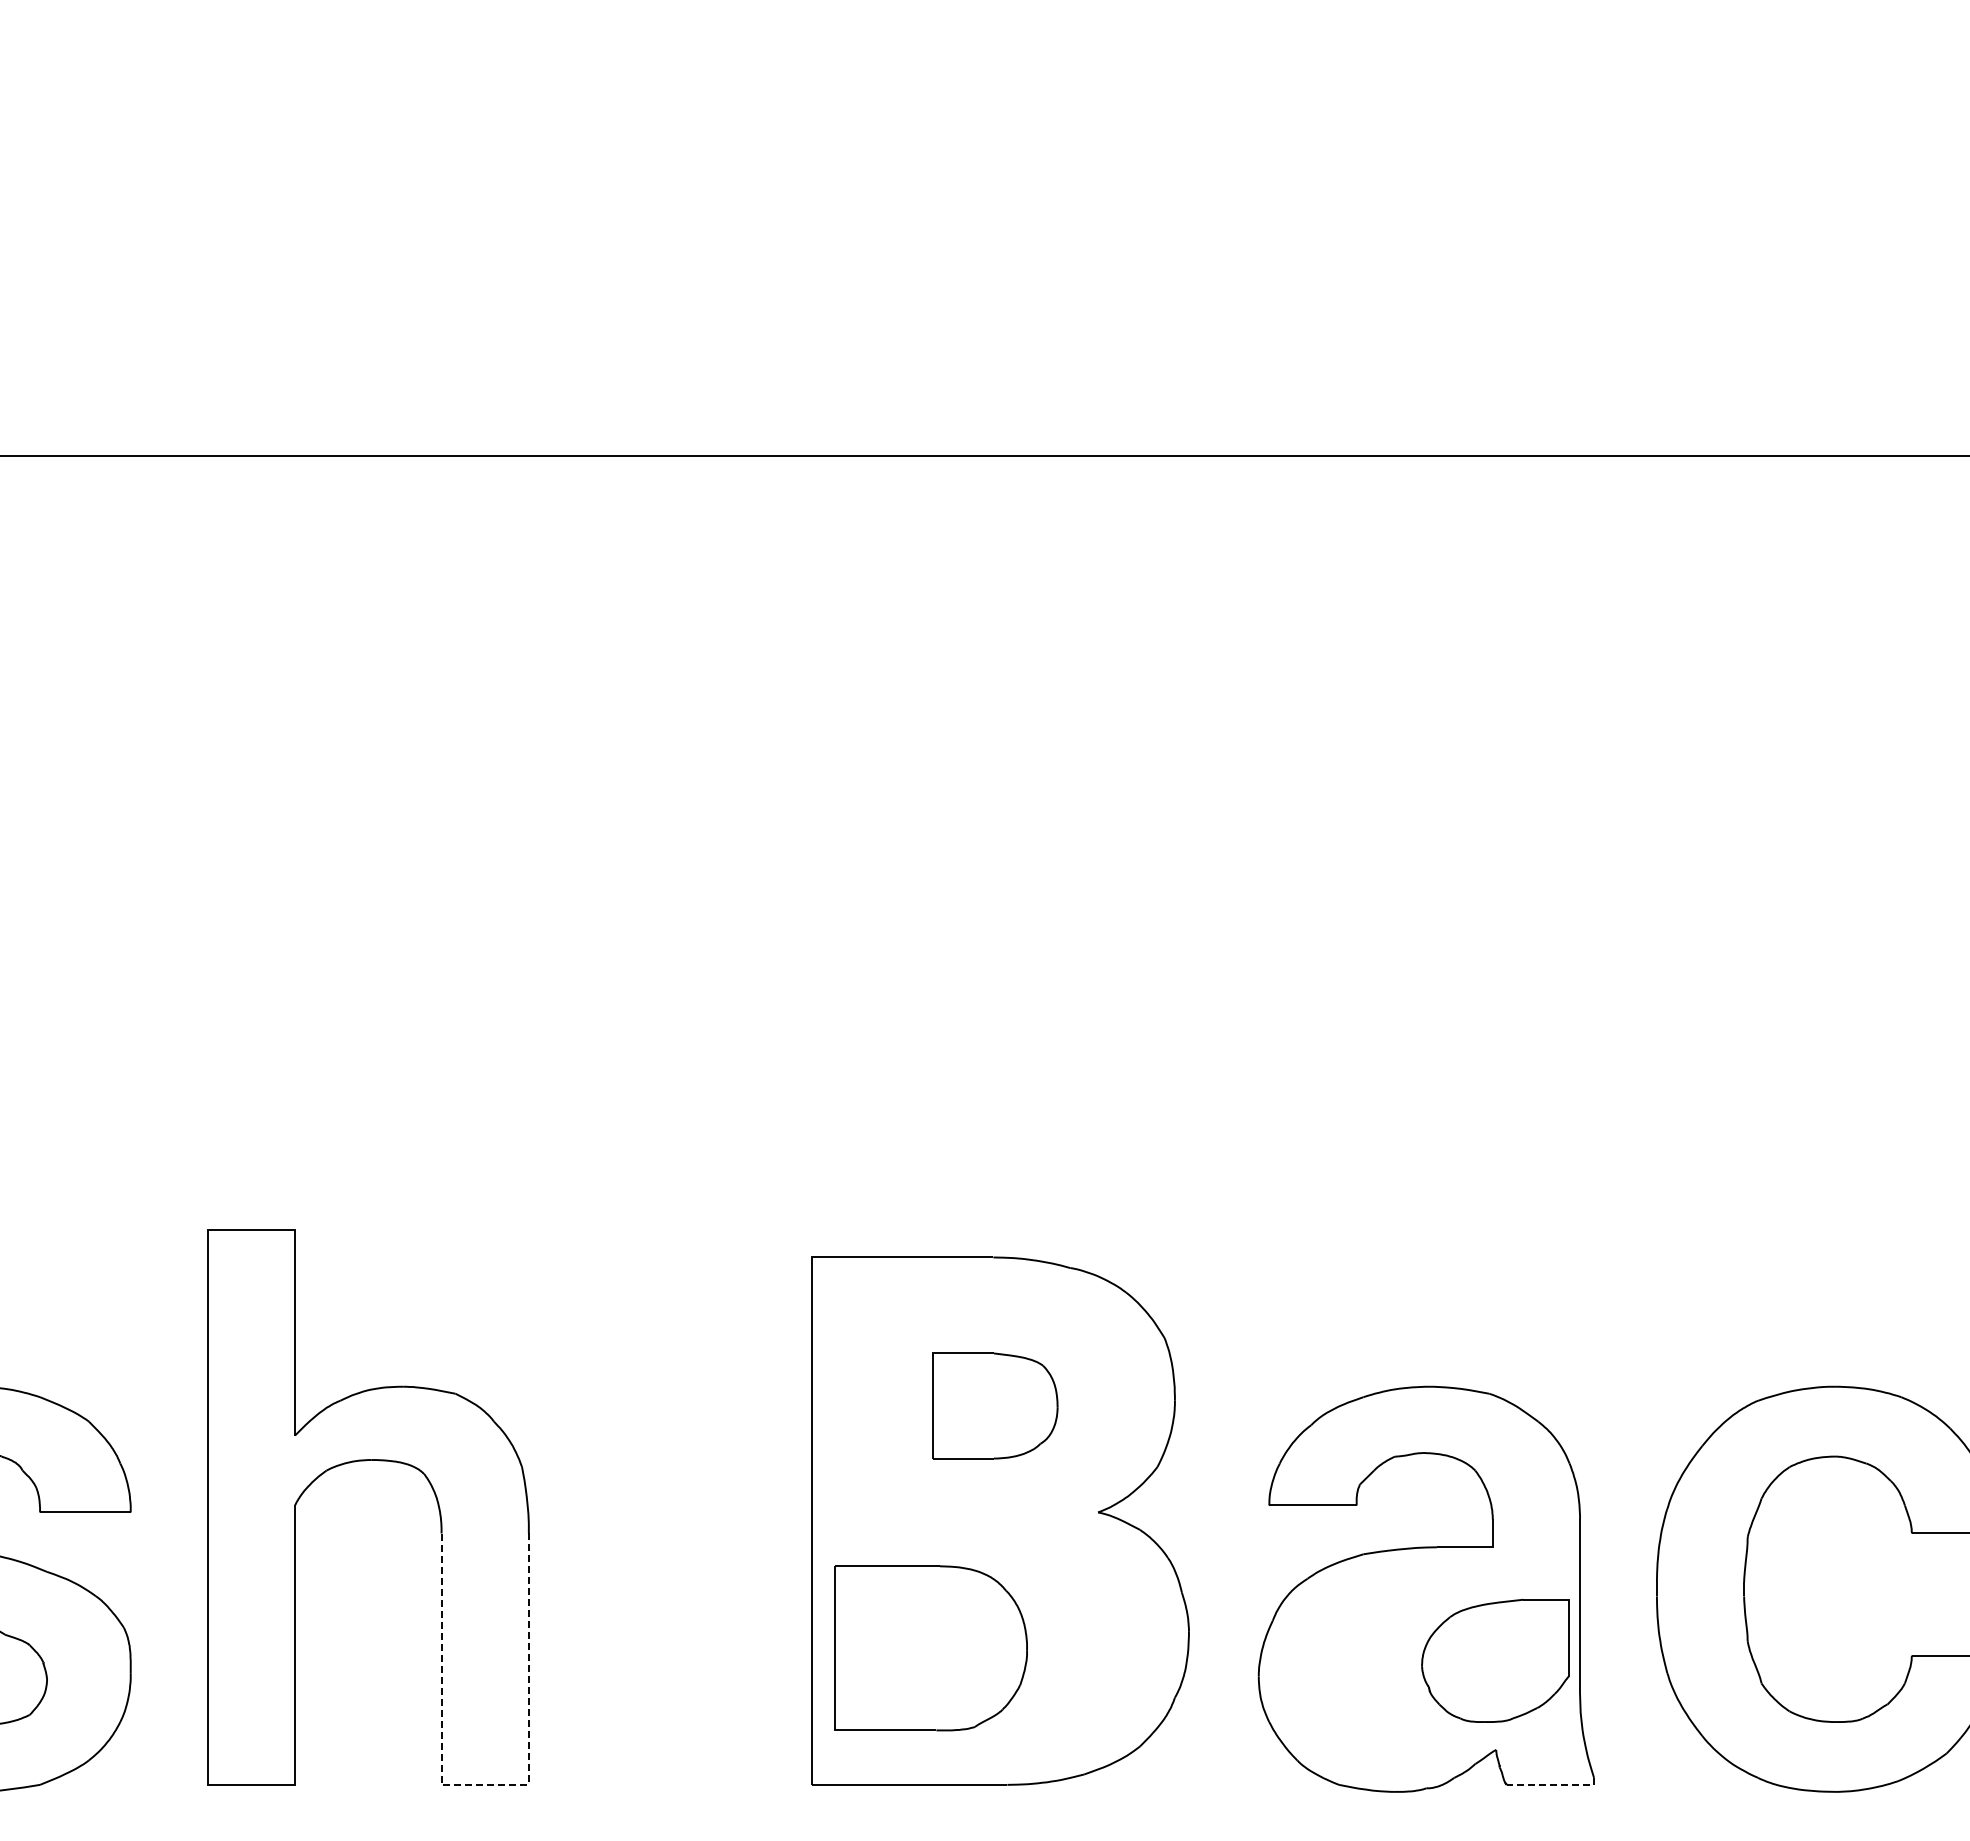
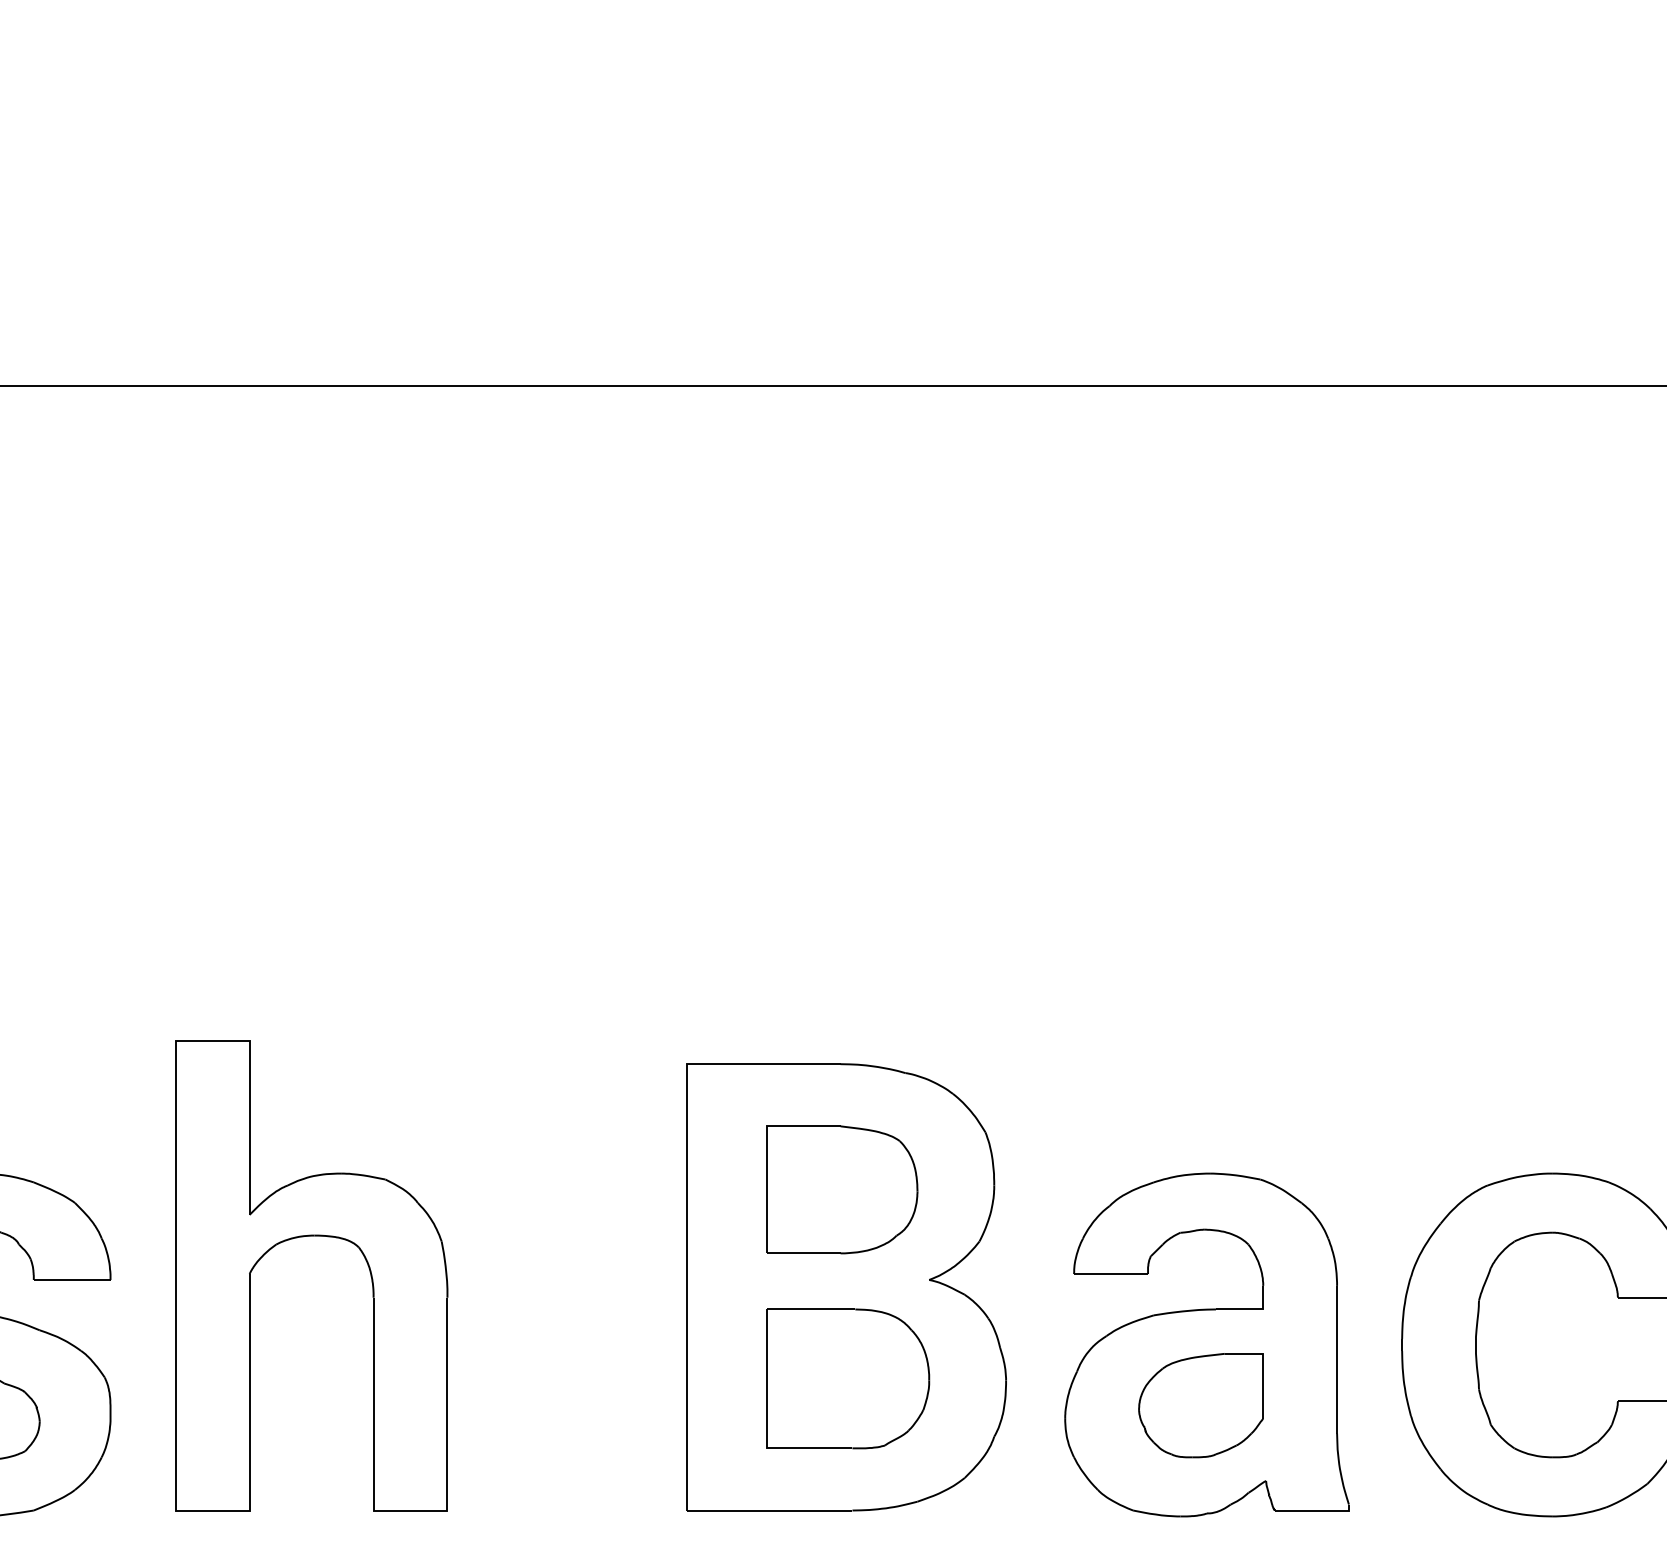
part: (995, 1405) -> (842, 1189), size x1.43
part: (930, 1648) -> (847, 1379), moved
part: (1495, 1660) -> (1201, 1405), moved
line: (485, 1784) -> (410, 1510), dashed -> solid
line: (1554, 1784) -> (1315, 1510), dashed -> solid

